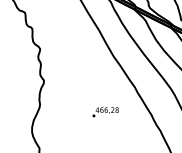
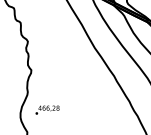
text: (105, 112) -> (47, 110), moved

